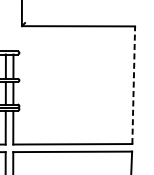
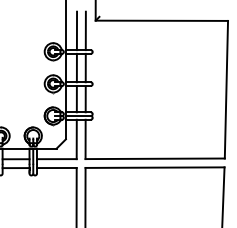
line: (5, 34) -> (76, 30), added
line: (13, 34) -> (85, 30), added
line: (133, 85) -> (226, 89), dashed -> solid

